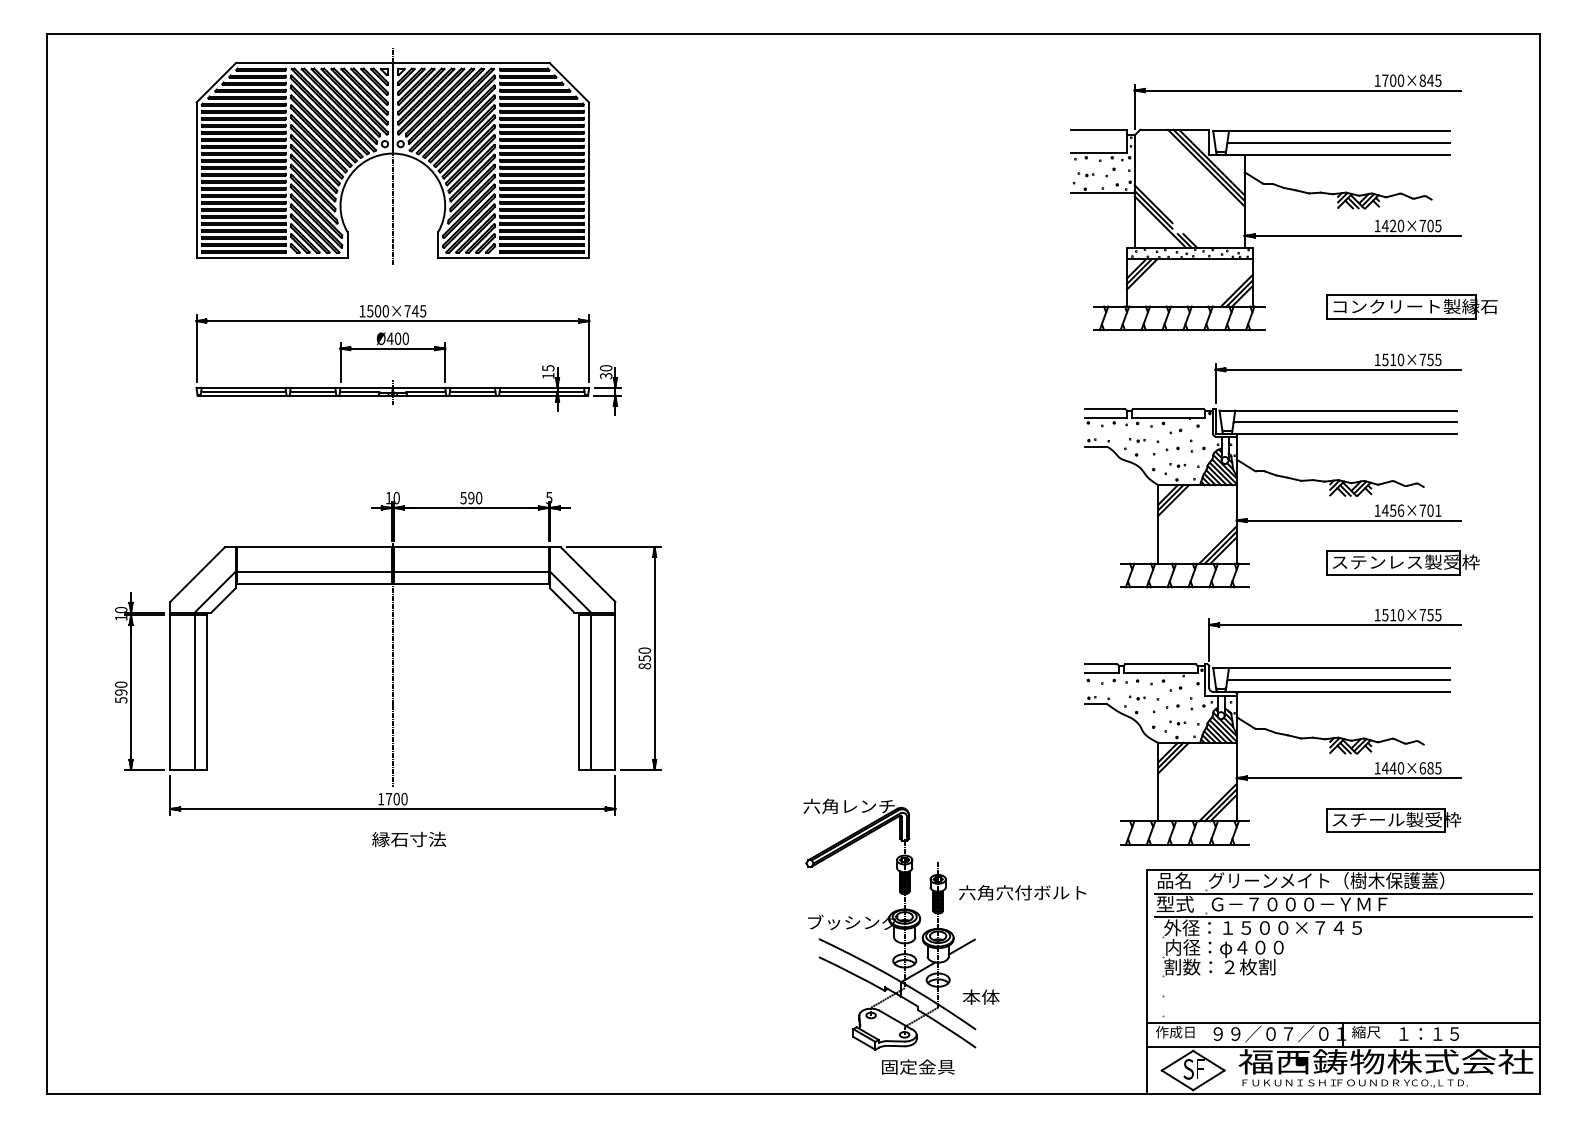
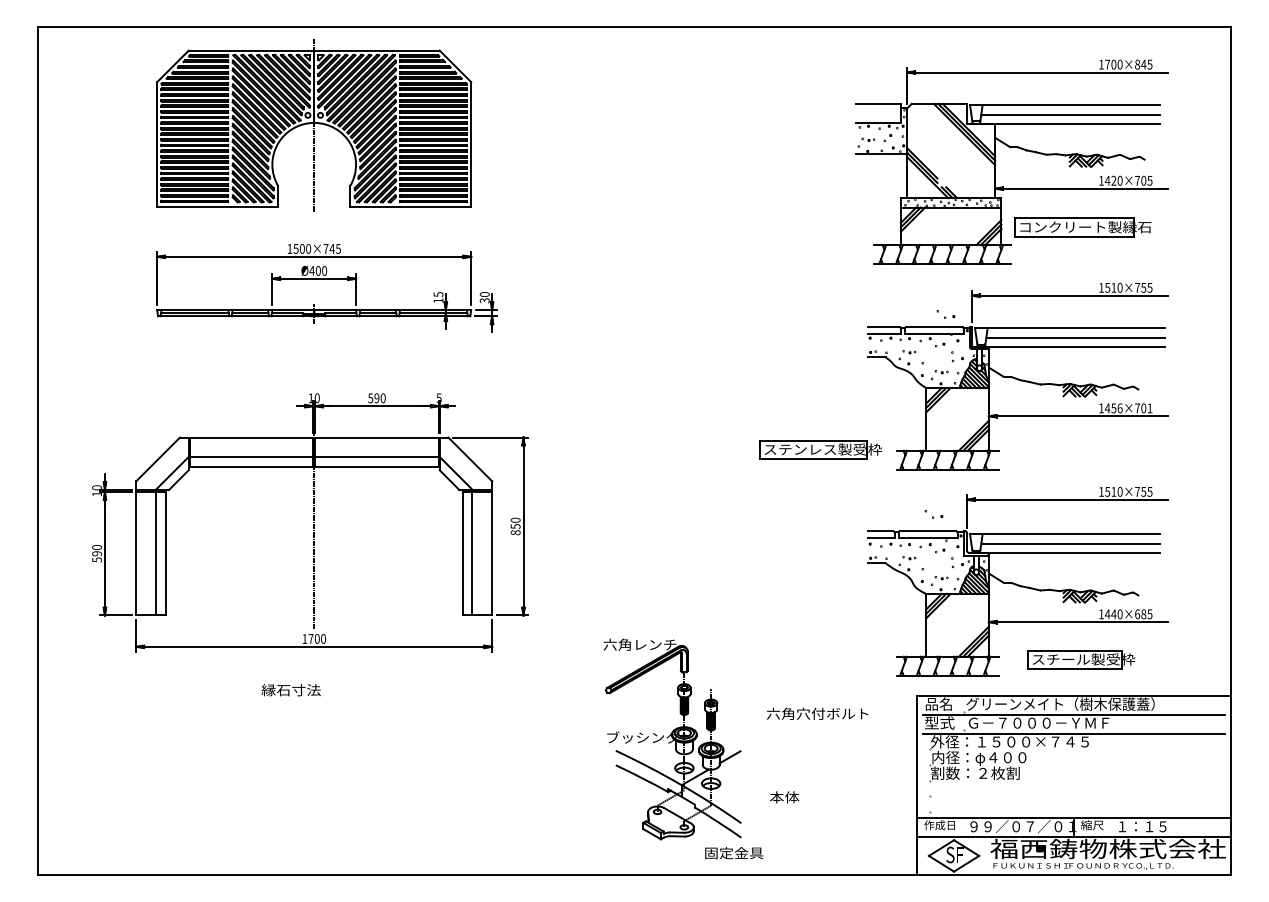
part: (1411, 306) -> (1082, 227), moved
part: (1167, 445) -> (945, 314), moved
part: (1402, 562) -> (820, 449), moved
part: (1167, 703) -> (933, 514), moved
part: (1393, 819) -> (1081, 659), moved
text: (408, 839) -> (290, 690), moved
part: (889, 924) -> (672, 739), moved

